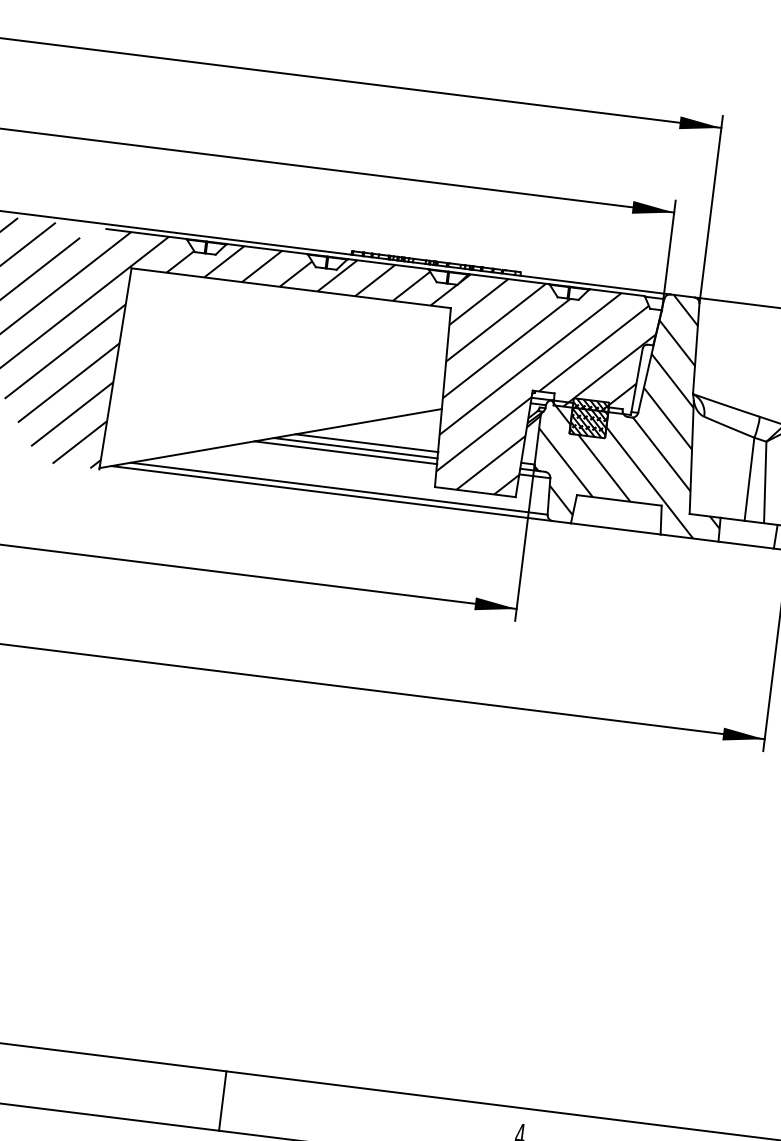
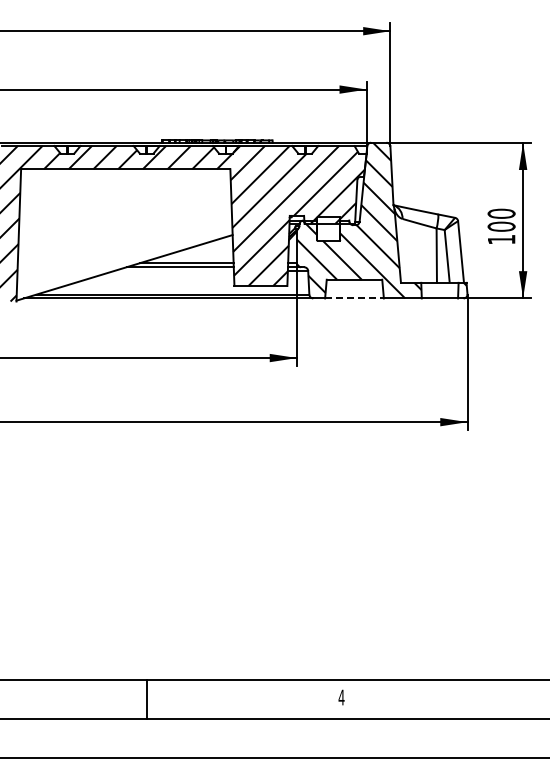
hatch: (589, 417) -> (328, 228), removed
line: (346, 452) -> (174, 270), removed
line: (617, 529) -> (355, 298), solid -> dashed

